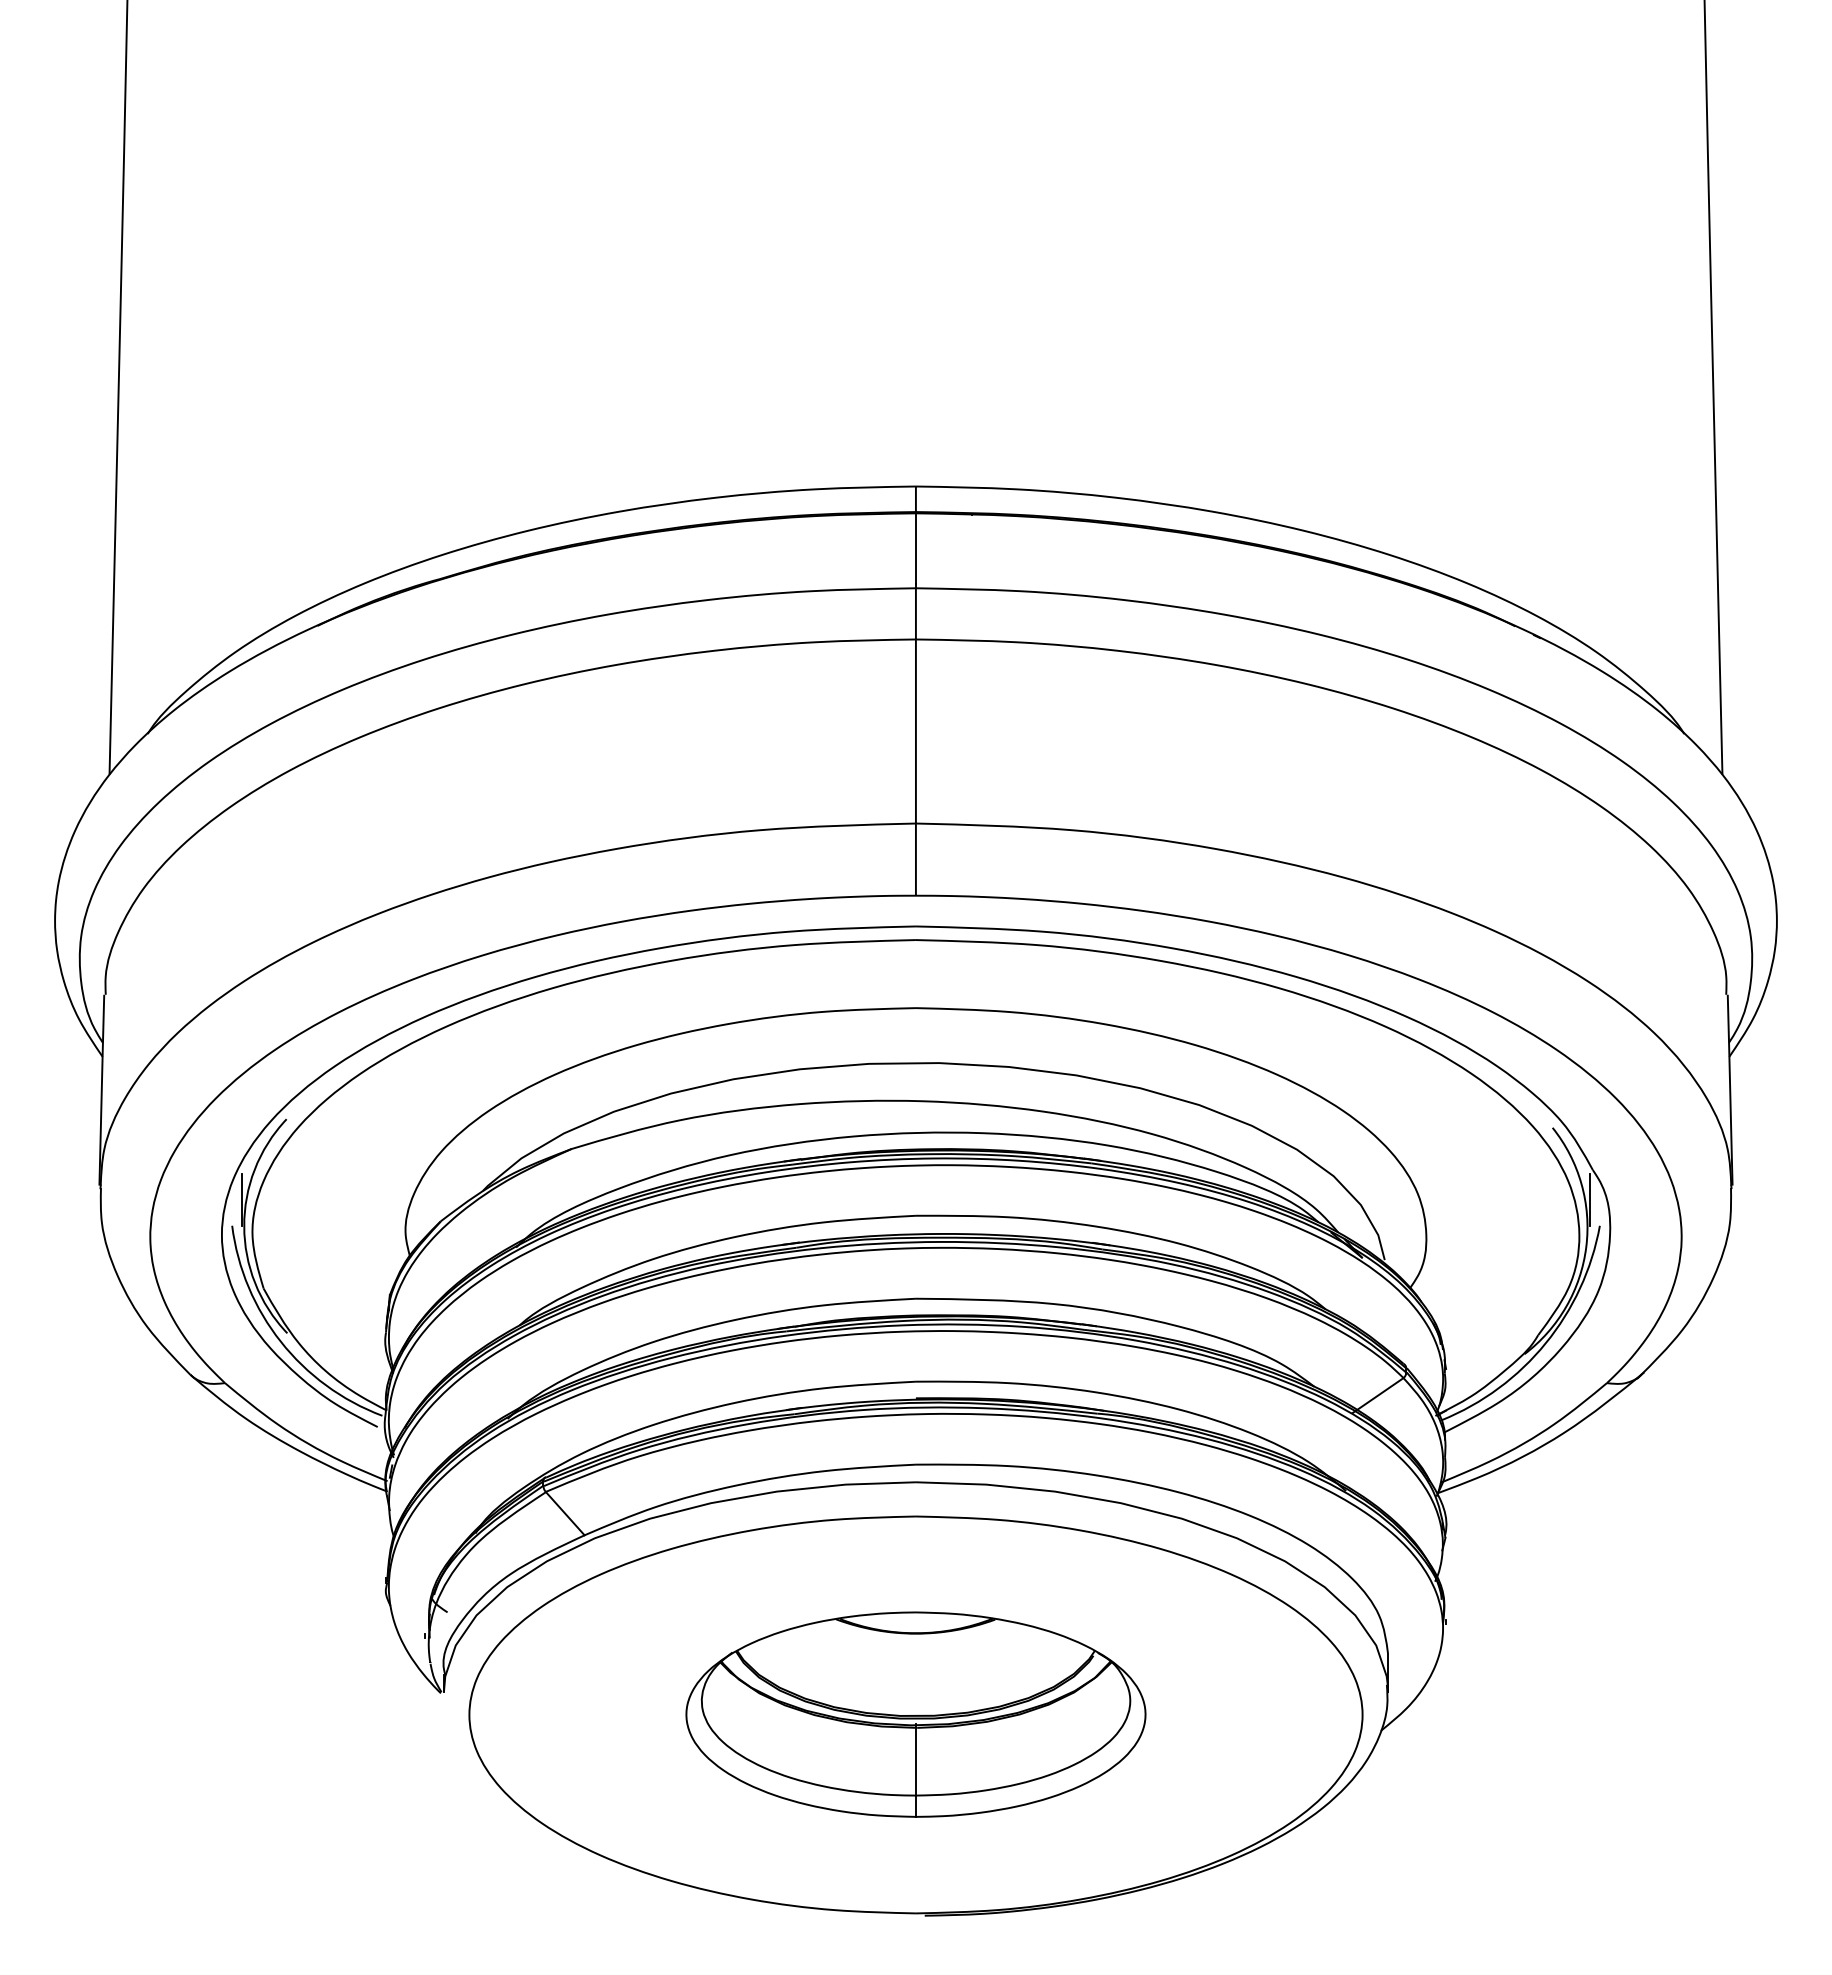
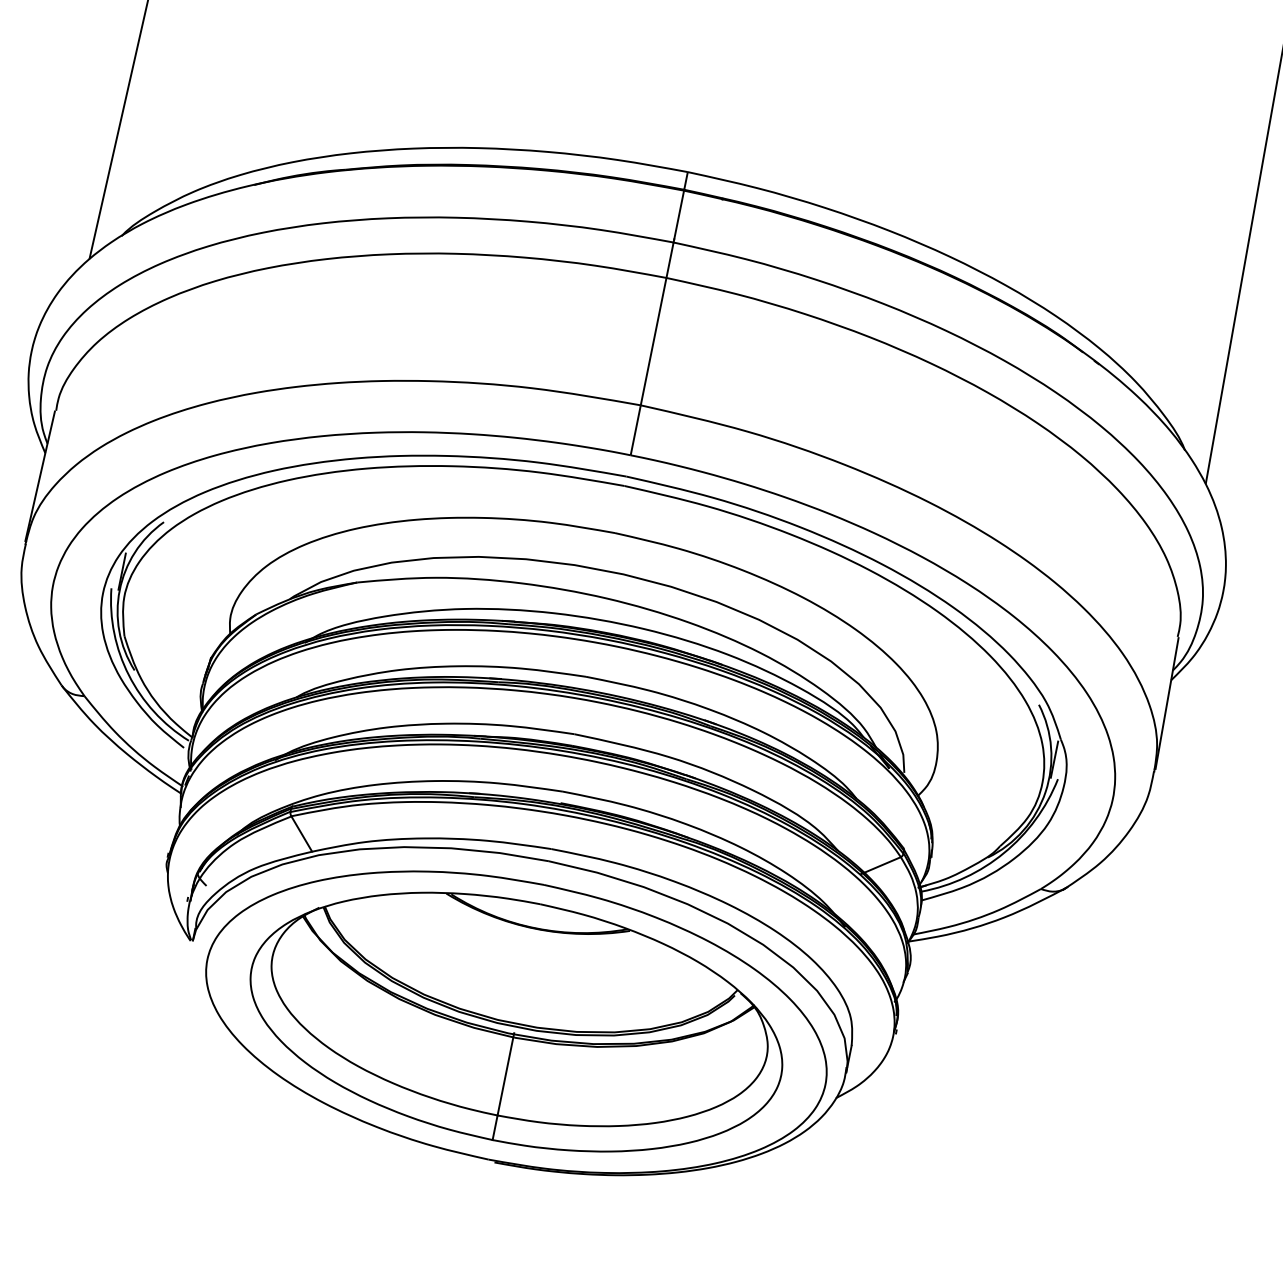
part: (915, 1714) -> (516, 1021), size x1.67

